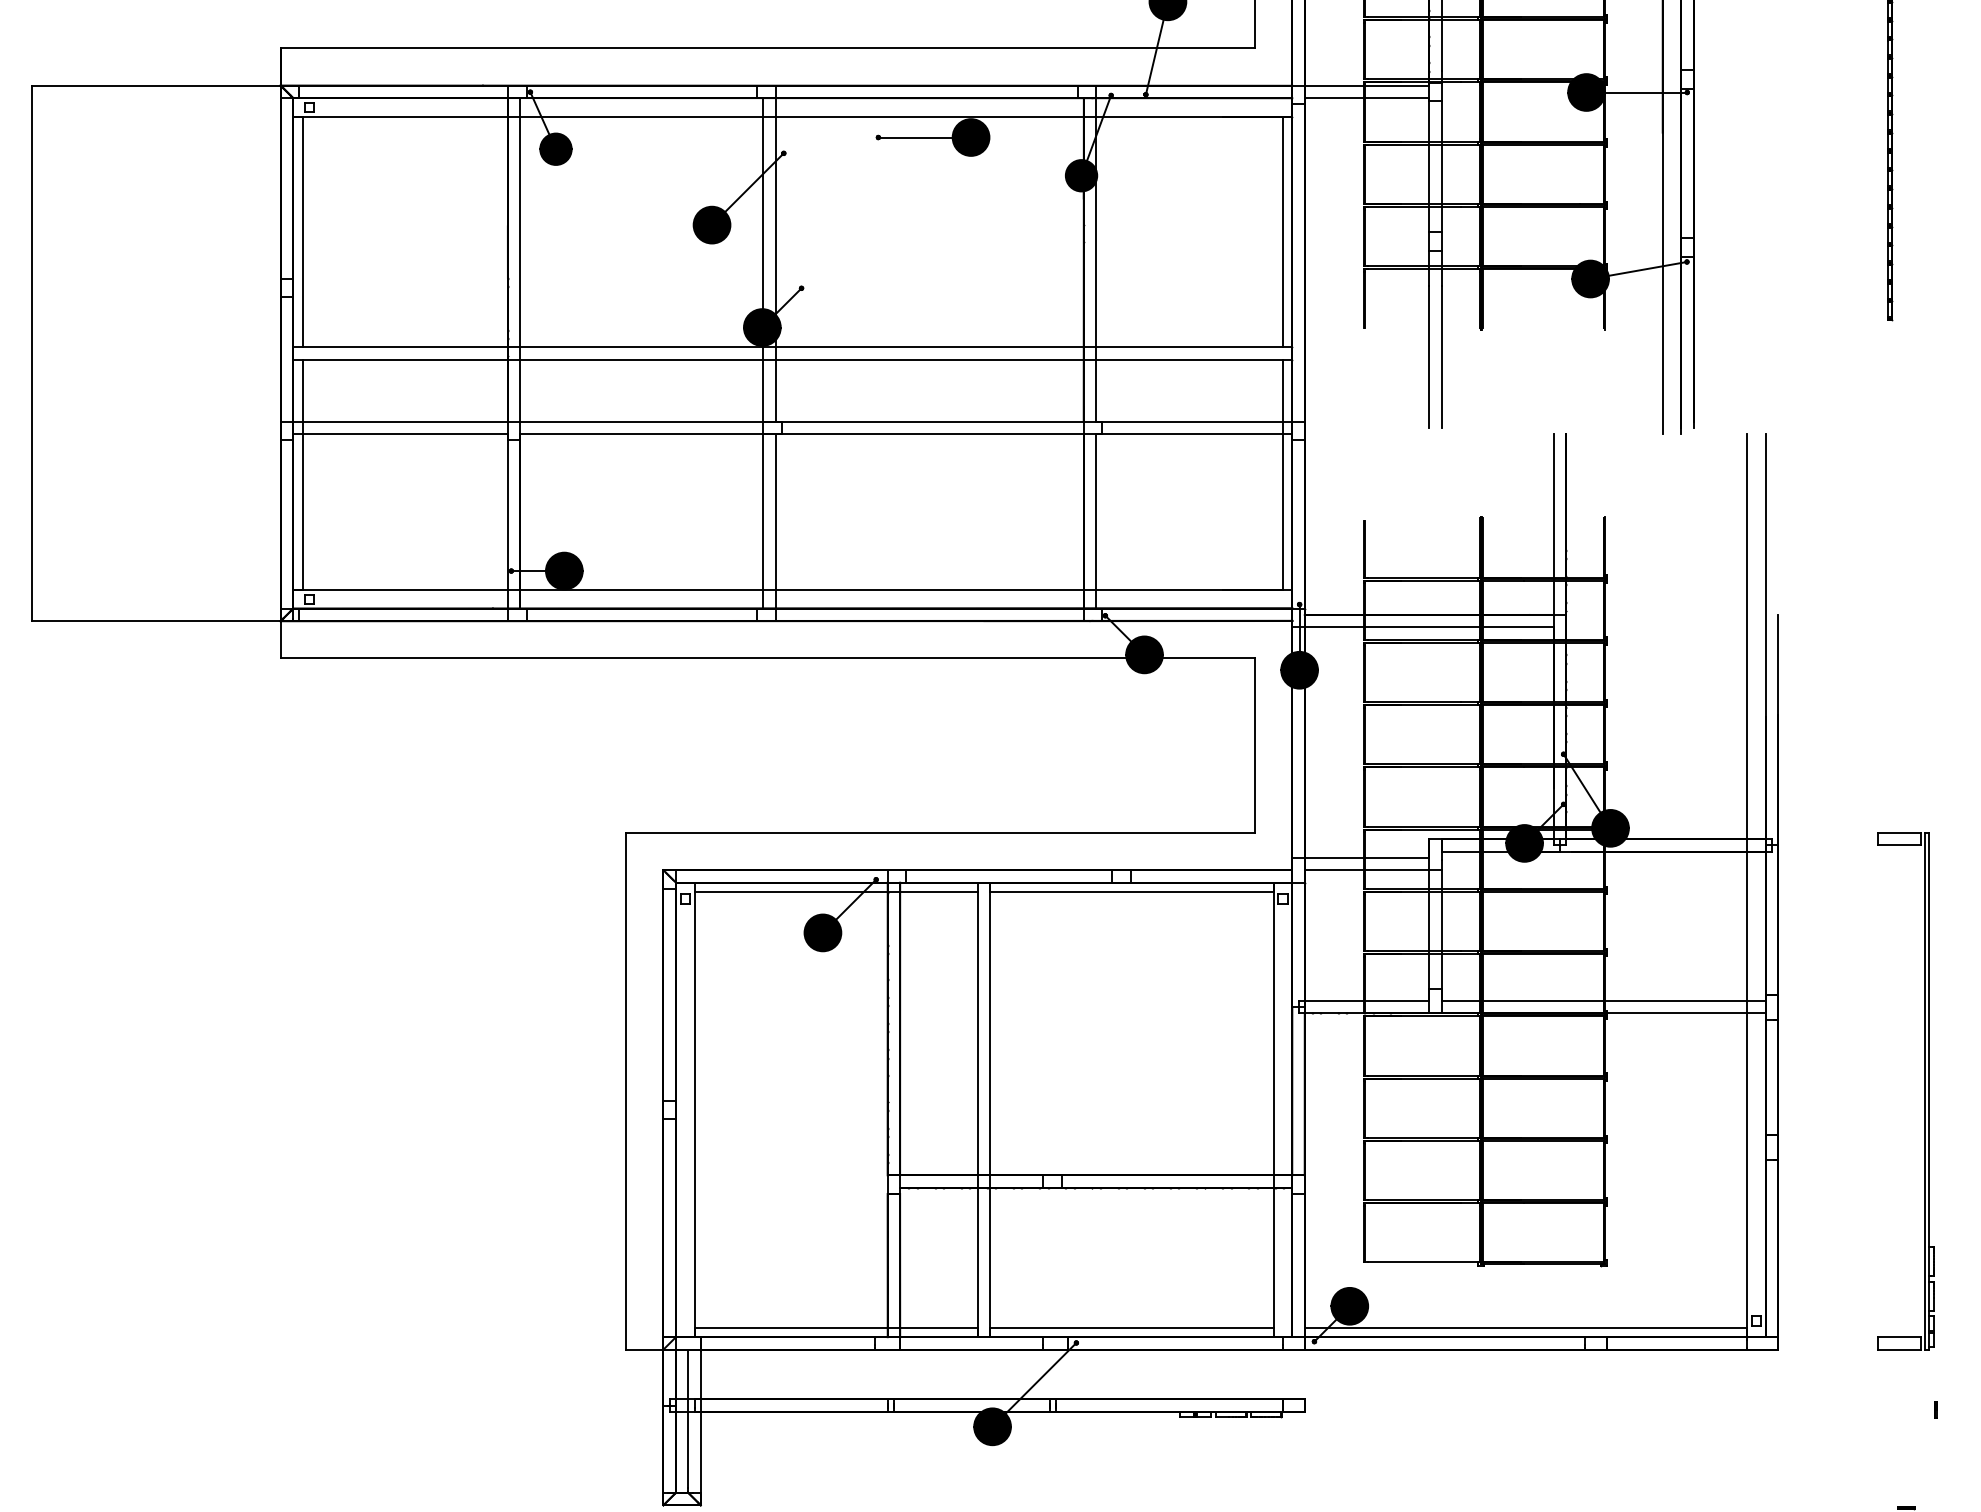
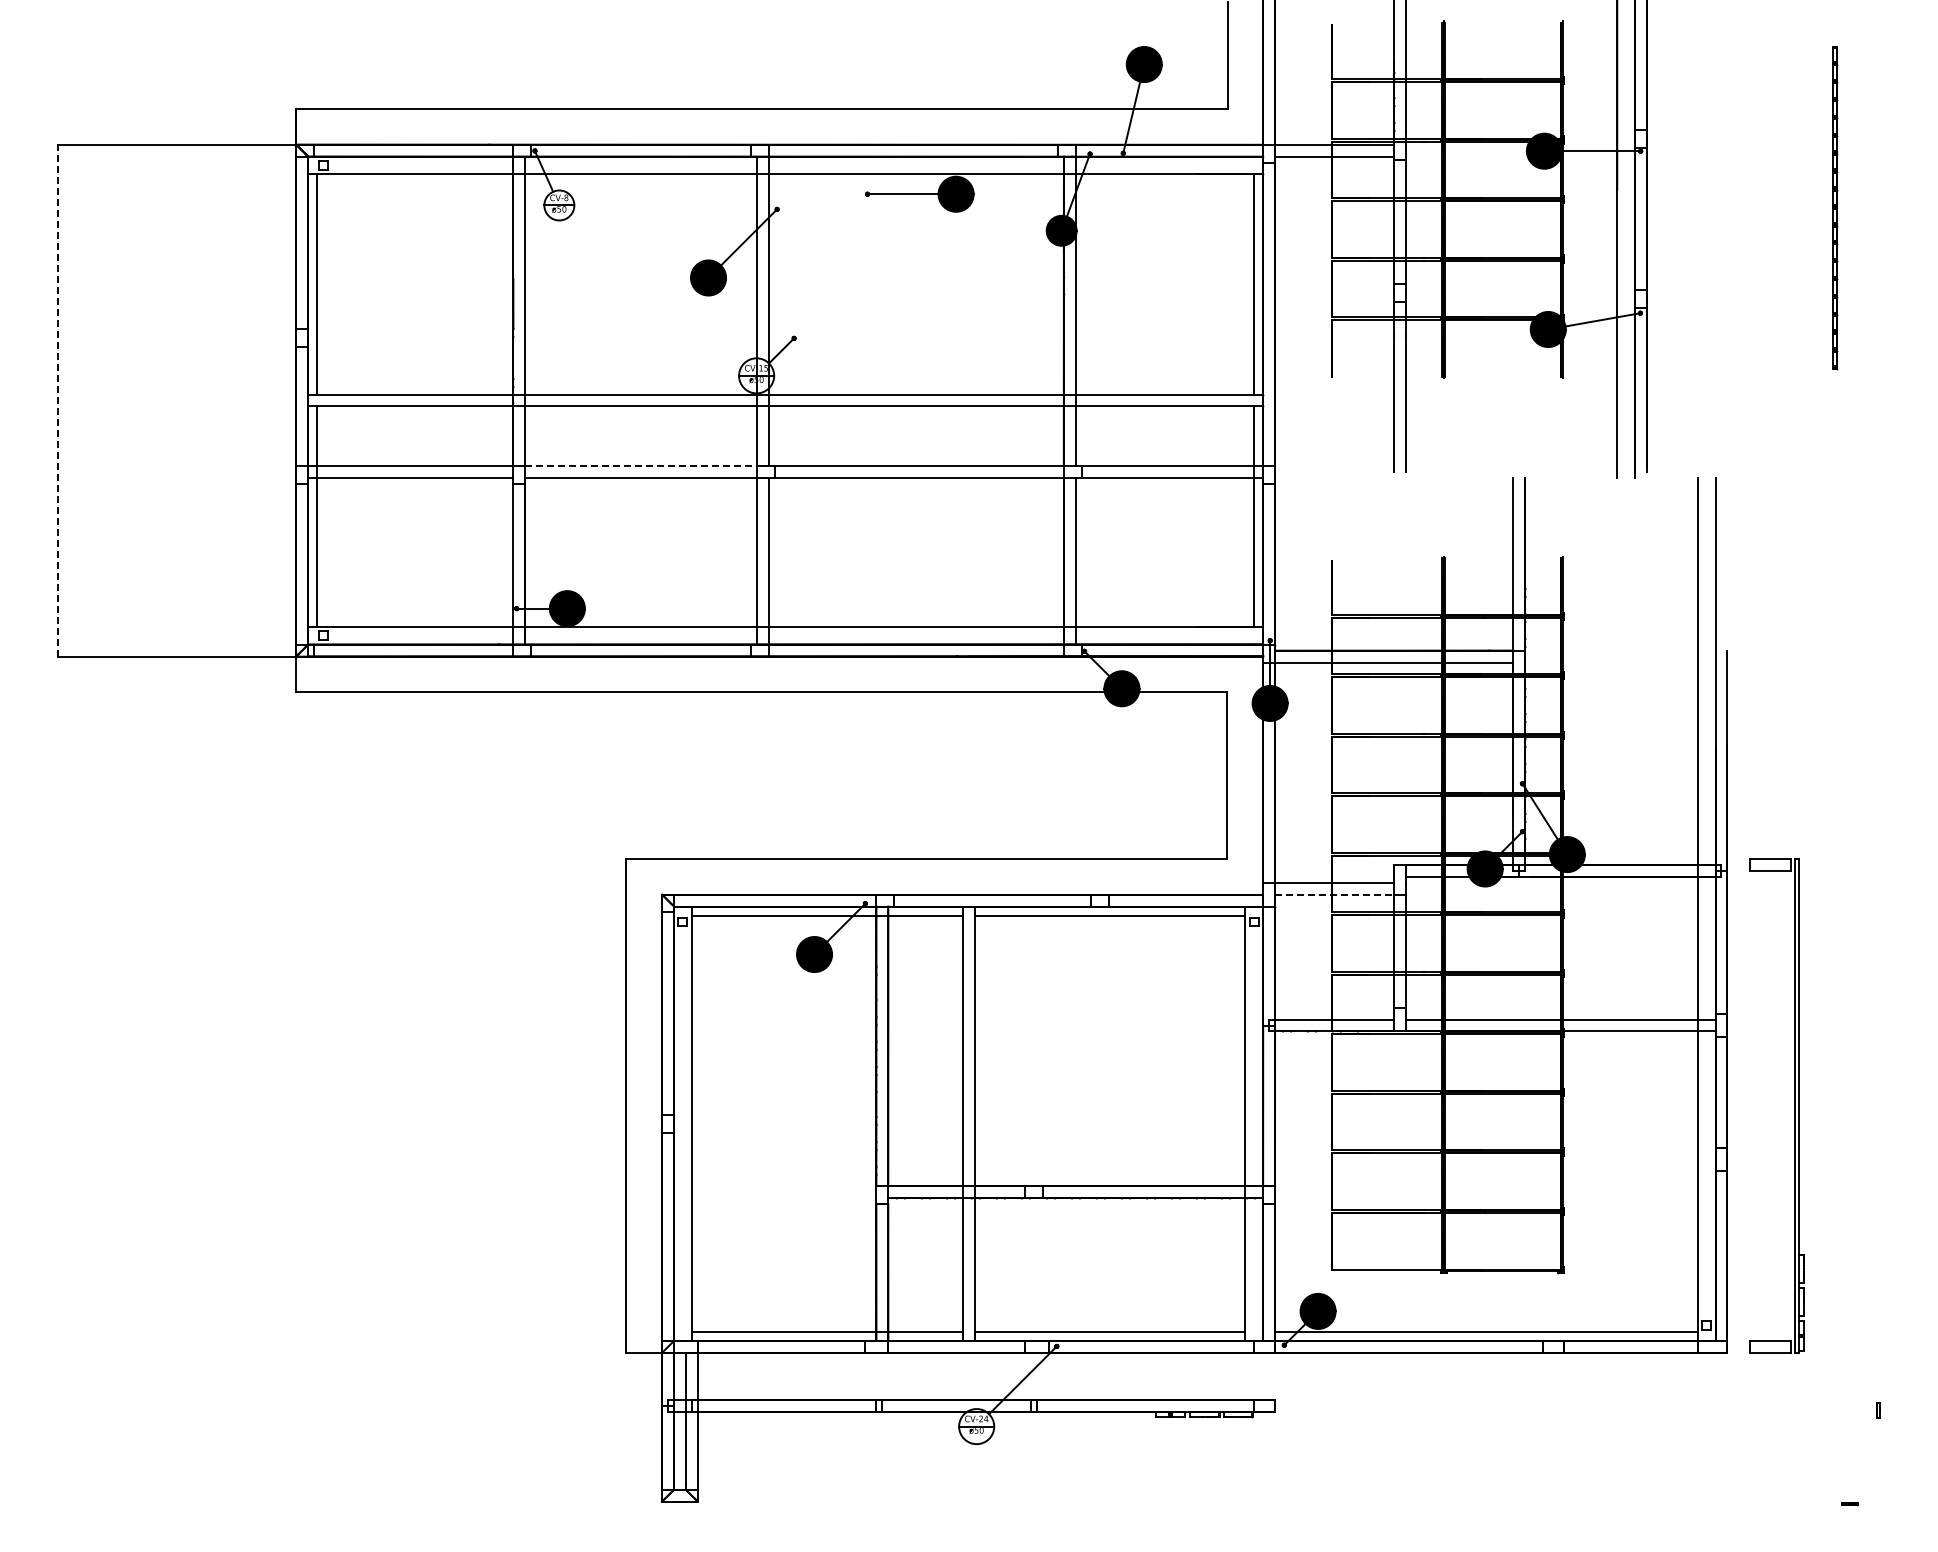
fill: (556, 149) -> (559, 205), removed
fill: (762, 327) -> (756, 375), removed
line: (31, 353) -> (58, 400), solid -> dashed
line: (641, 421) -> (641, 465), solid -> dashed
line: (1366, 870) -> (1334, 894), solid -> dashed
part: (1924, 1090) -> (1794, 1105), moved
fill: (992, 1426) -> (976, 1426), removed

